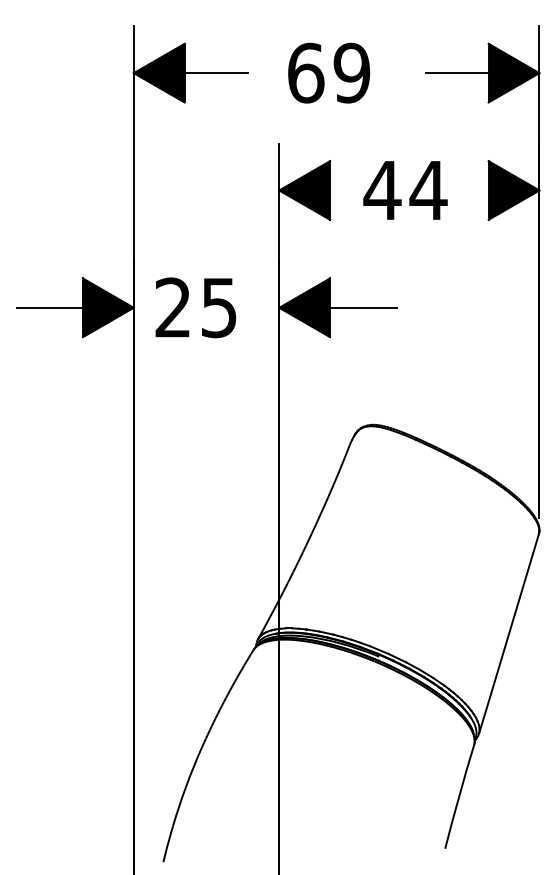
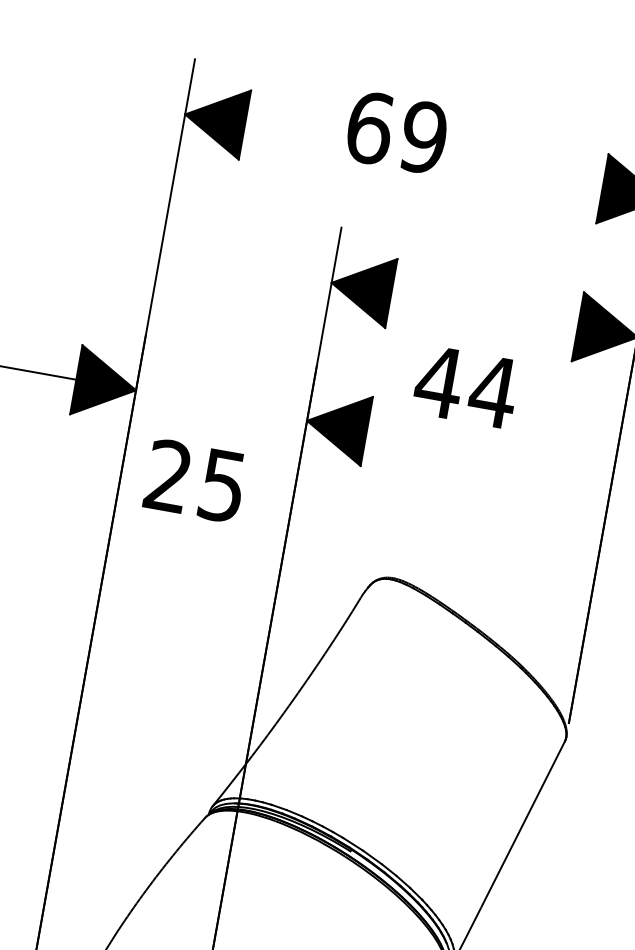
text: (329, 72) -> (397, 132), moved
line: (215, 73) -> (281, 131), removed
line: (456, 73) -> (564, 182), removed
text: (405, 190) -> (466, 386), moved
text: (195, 307) -> (194, 480), moved
line: (363, 307) -> (406, 438), removed

